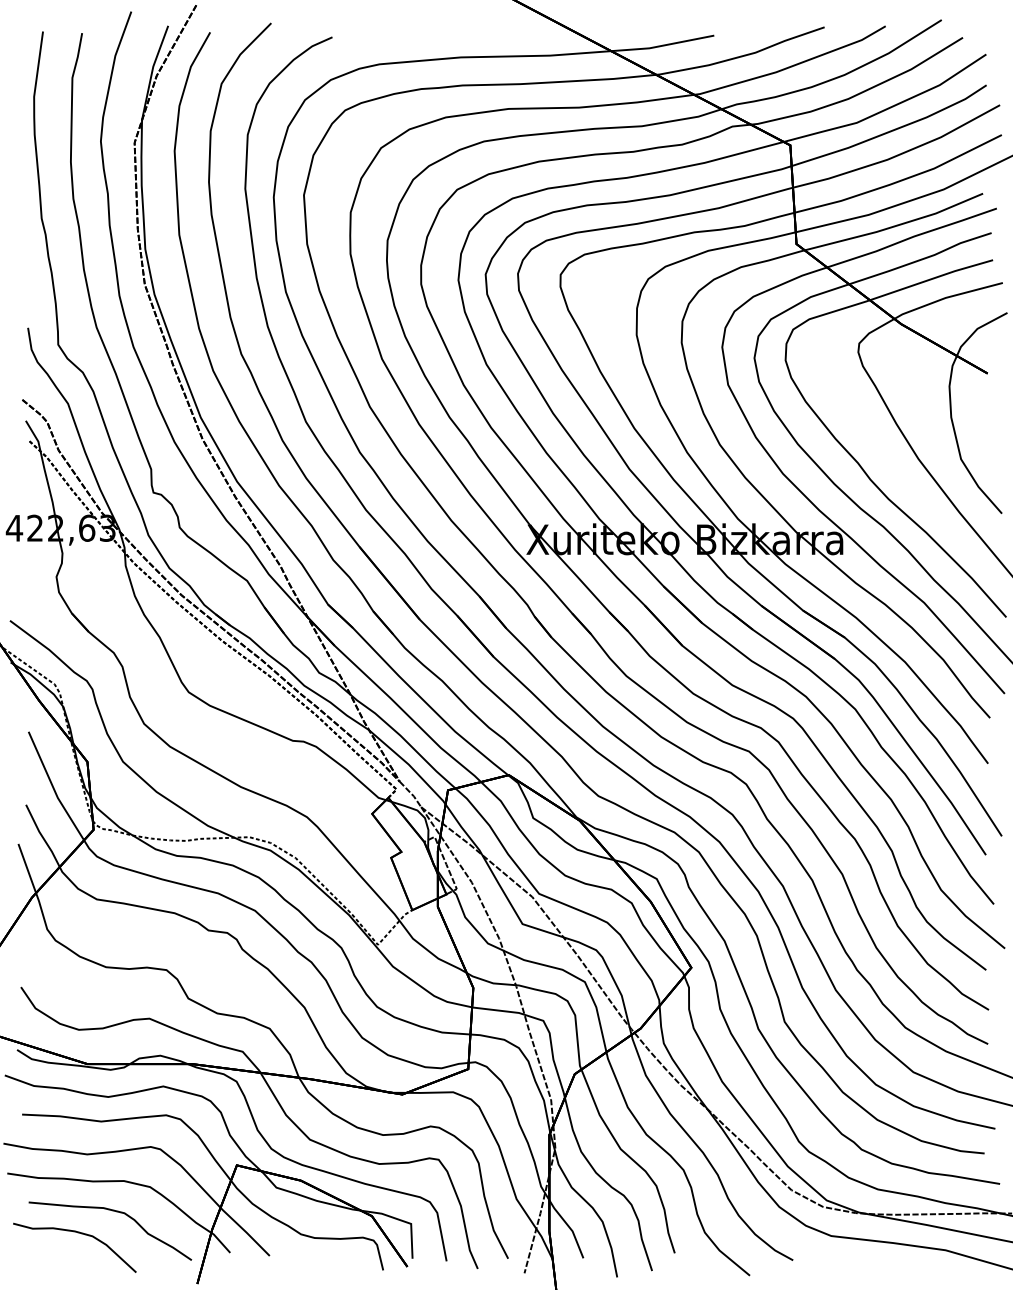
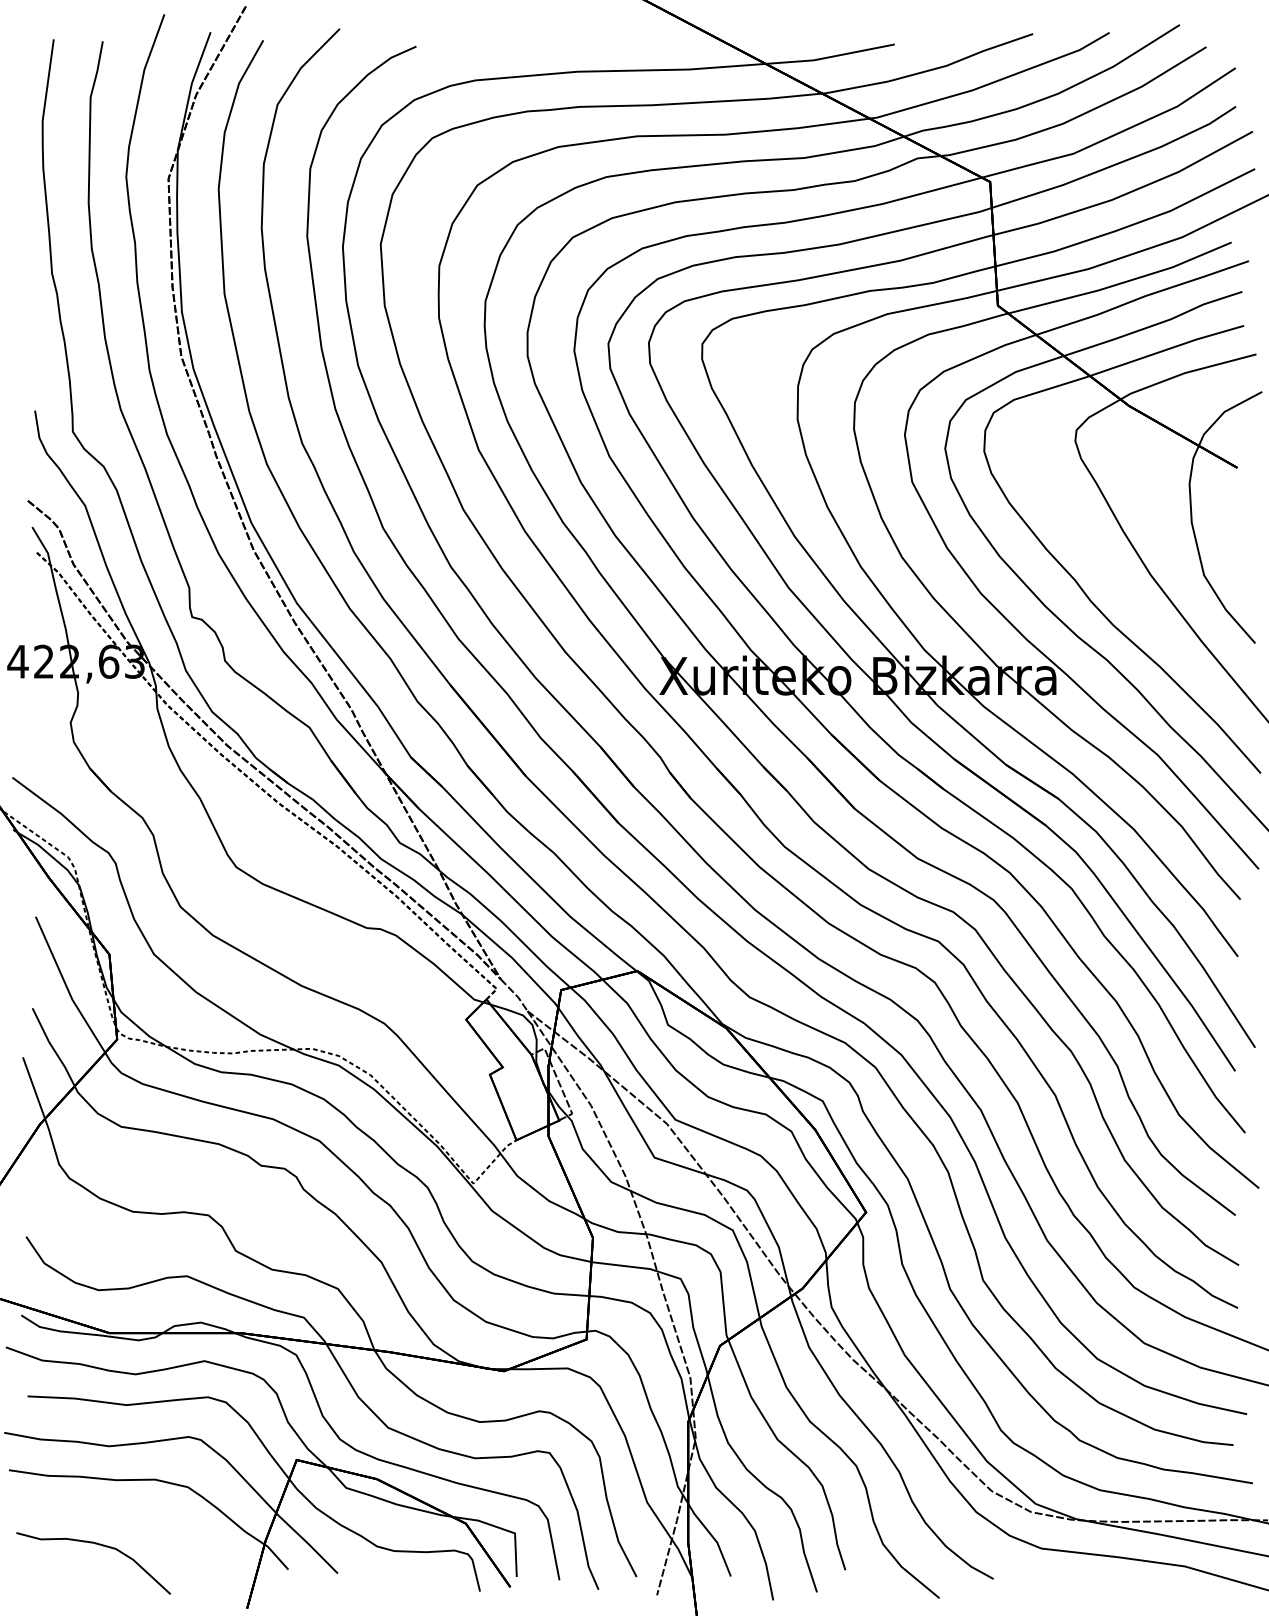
curve: (116, 1212) -> (145, 1519), removed

